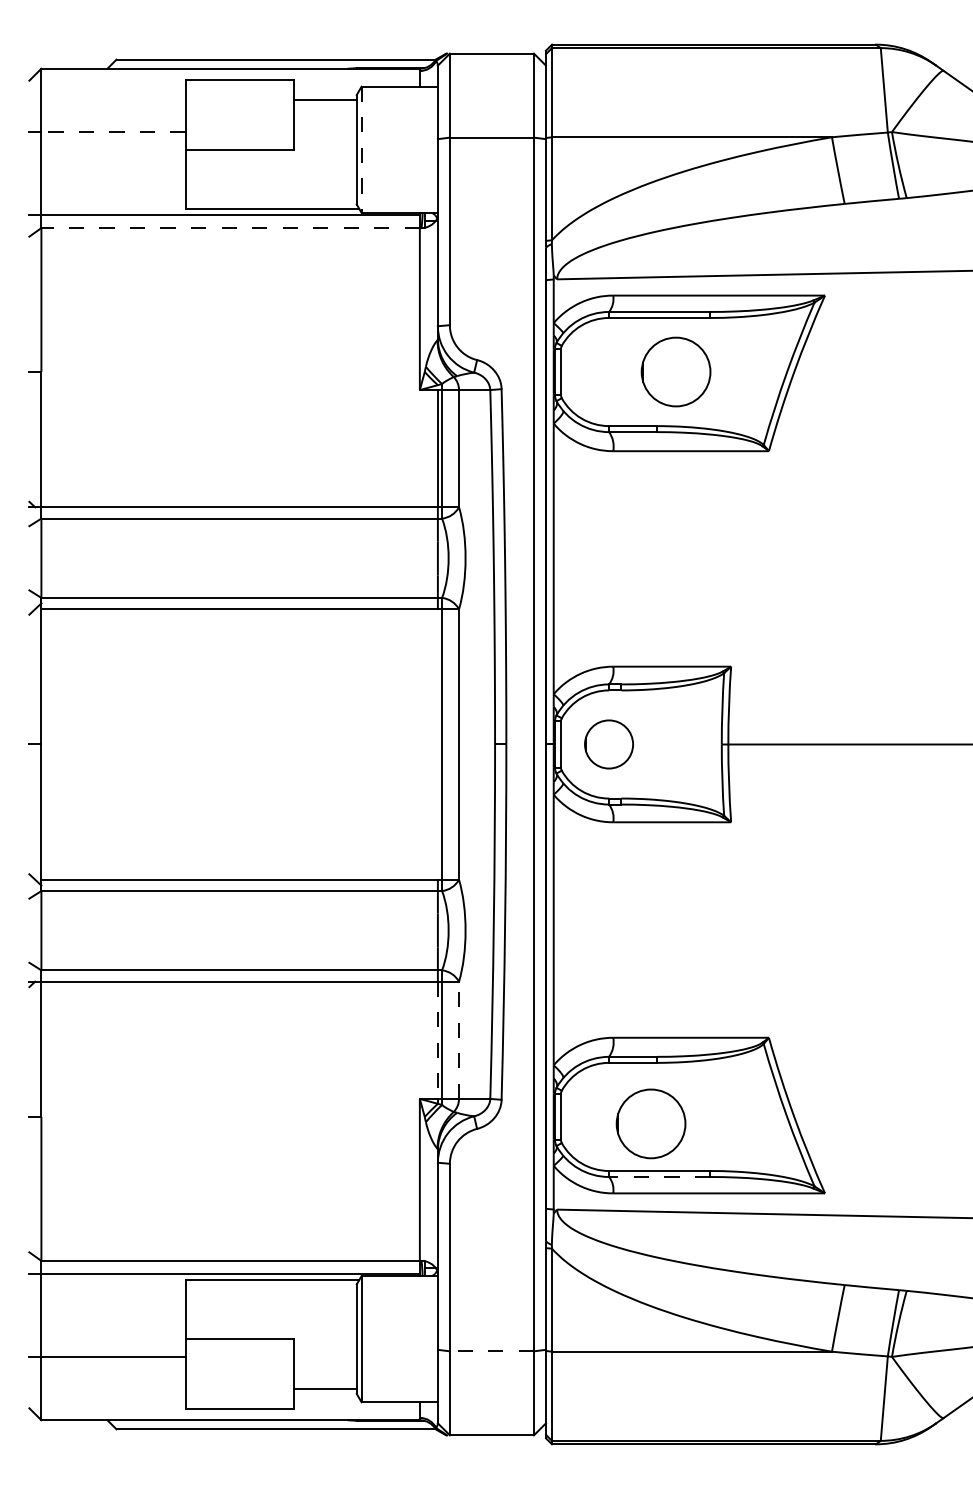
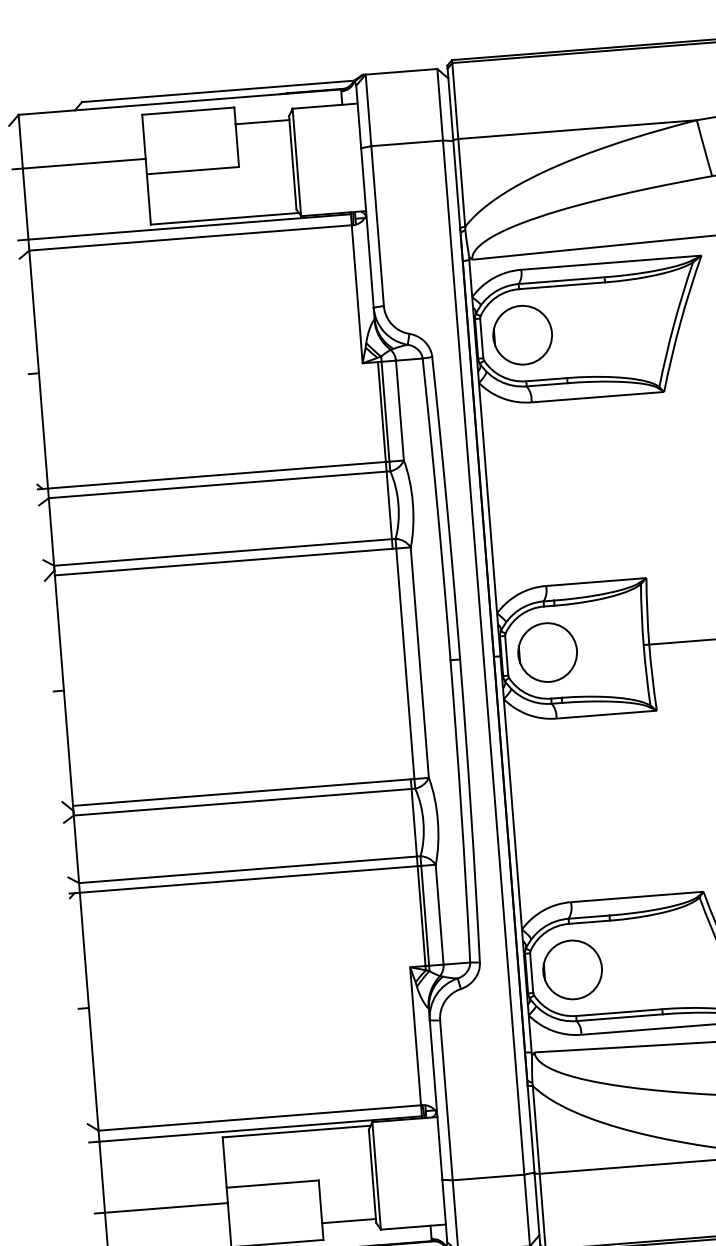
line: (113, 131) -> (84, 163), dashed -> solid
line: (361, 150) -> (296, 163), dashed -> solid
line: (230, 228) -> (190, 238), dashed -> solid
part: (675, 371) -> (522, 334), moved
part: (608, 744) -> (547, 652), size x1.43
line: (437, 1040) -> (421, 916), dashed -> solid
line: (459, 1040) -> (440, 914), dashed -> solid
part: (650, 1123) -> (572, 969), moved
line: (659, 1177) -> (619, 1018), dashed -> solid
line: (491, 1351) -> (488, 1177), dashed -> solid

